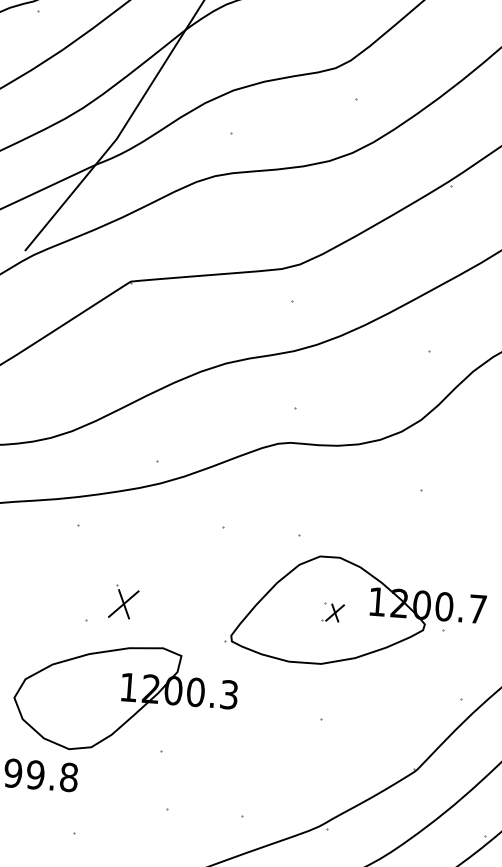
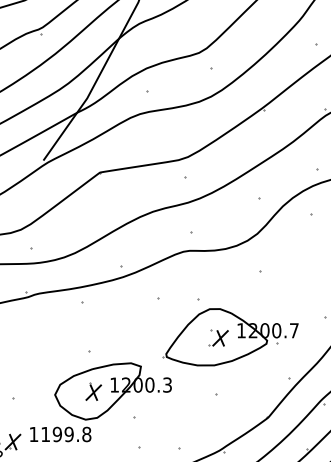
part: (123, 601) -> (93, 391), moved
part: (332, 611) -> (218, 337), size x1.67

